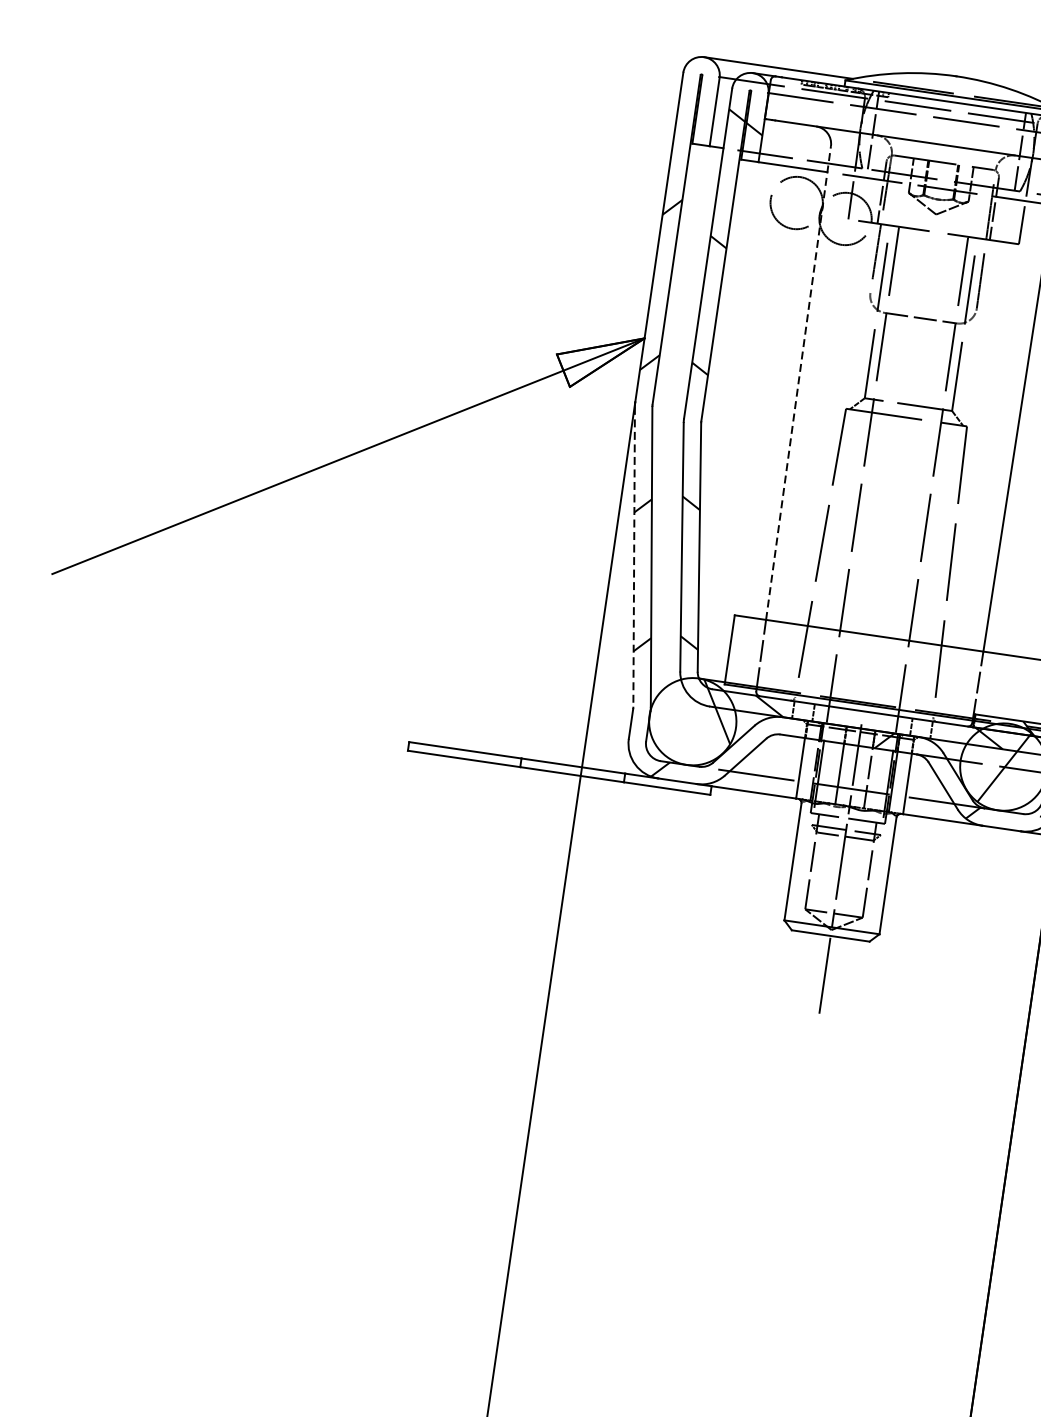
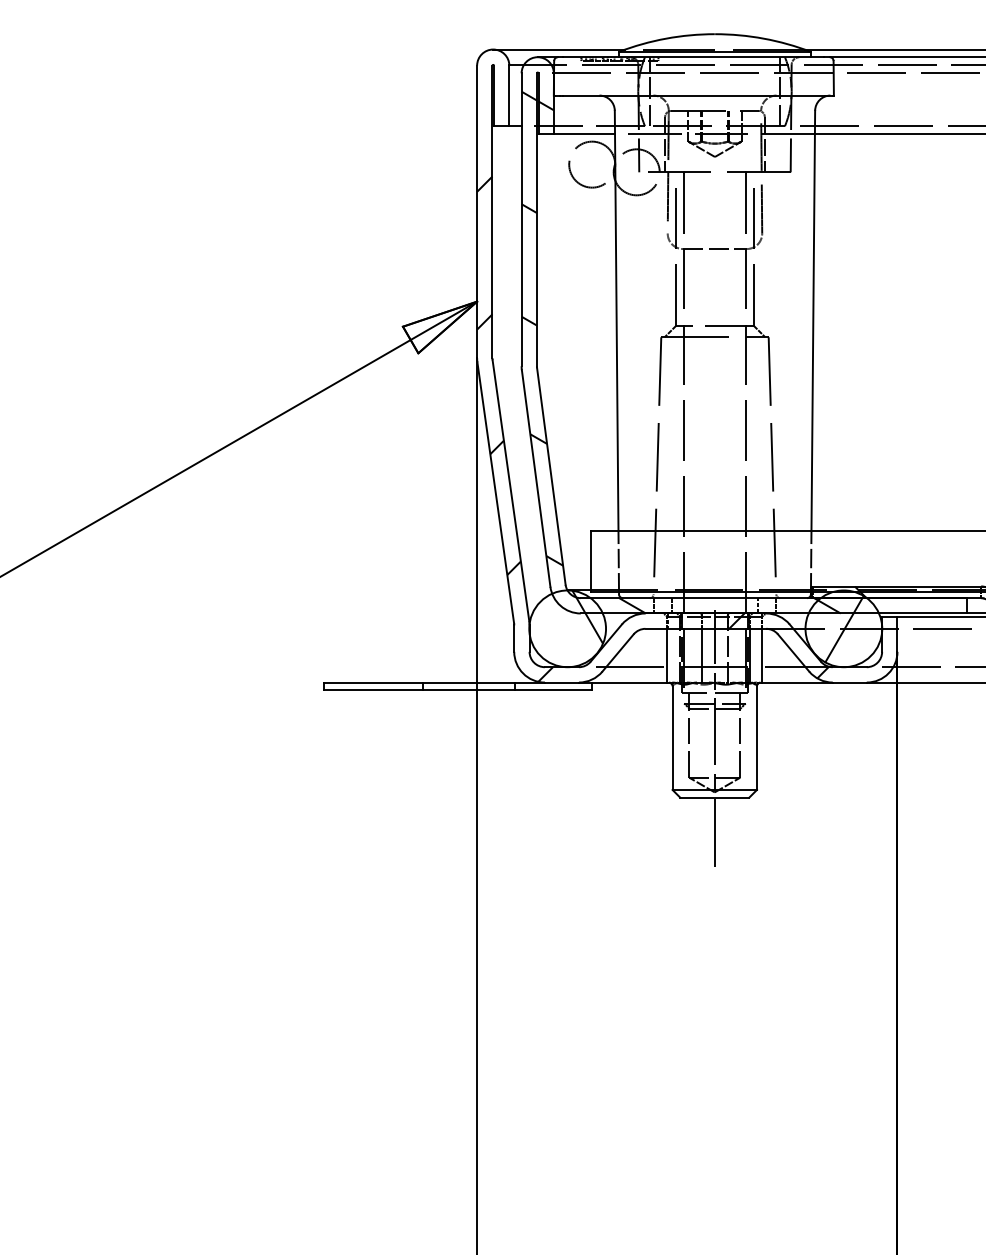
line: (798, 382) -> (616, 320), dashed -> solid
line: (633, 556) -> (495, 492), dashed -> solid

